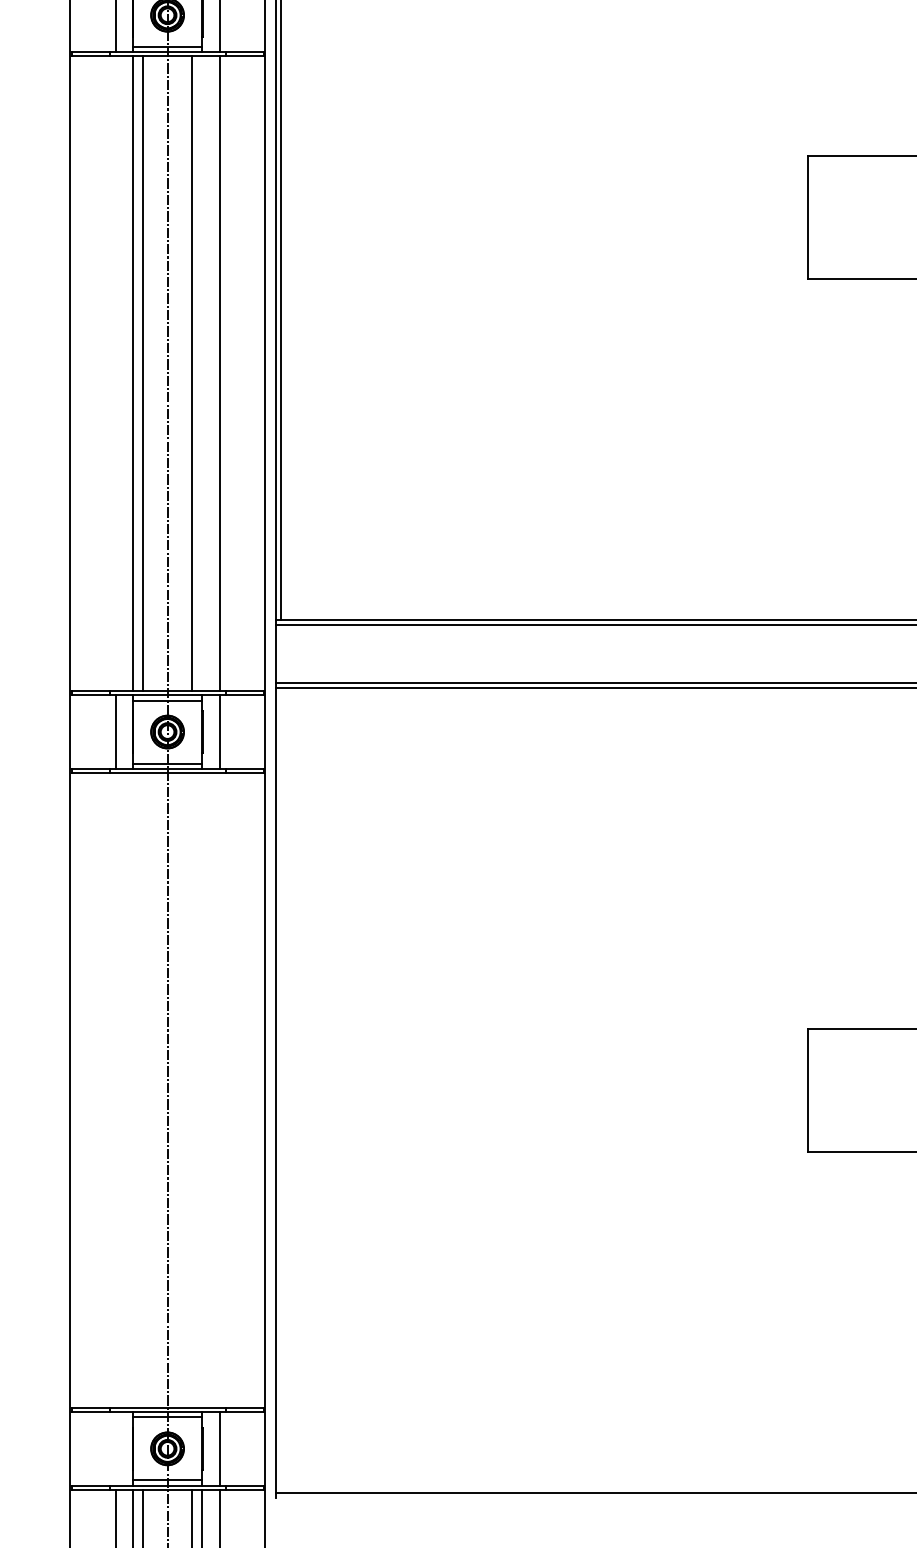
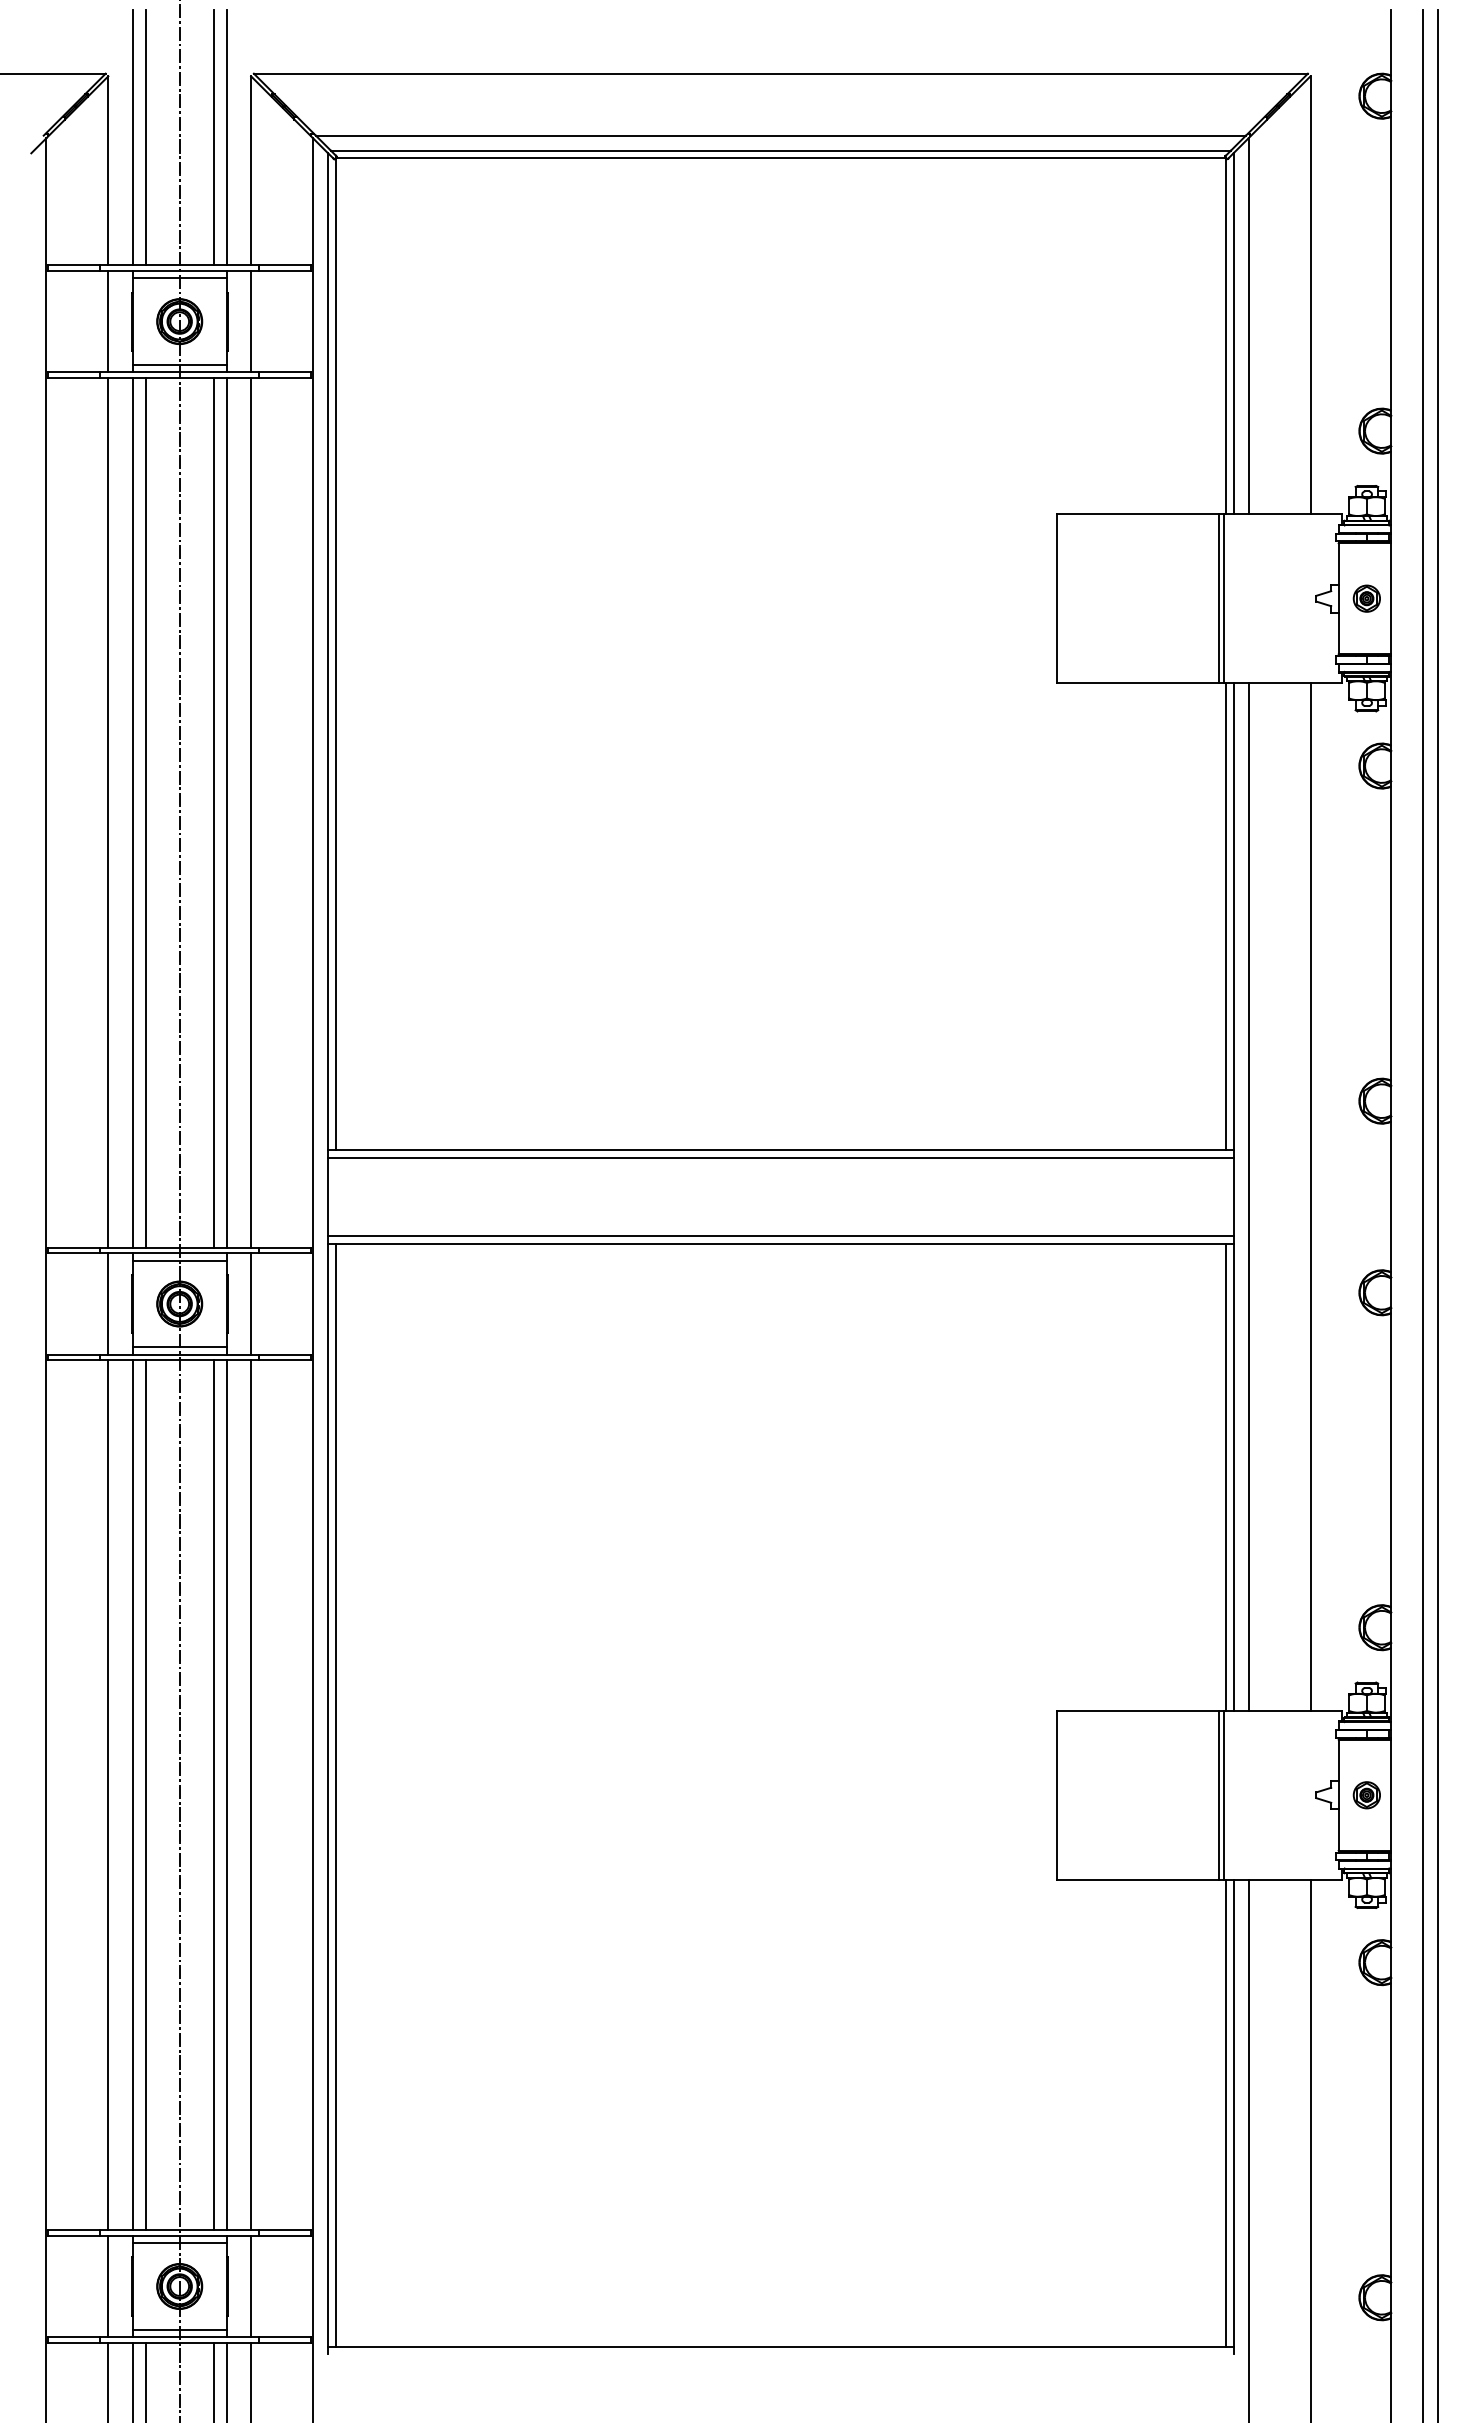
line: (115, 373) -> (108, 812), added
line: (201, 373) -> (226, 812), added
line: (281, 1089) -> (335, 1794), added
line: (115, 1090) -> (108, 1795), added
line: (133, 1090) -> (132, 1795), added
line: (142, 1090) -> (145, 1795), added
line: (192, 1090) -> (213, 1795), added
line: (201, 1090) -> (226, 1795), added
line: (219, 1090) -> (251, 1795), added
line: (115, 1448) -> (108, 2286), added

